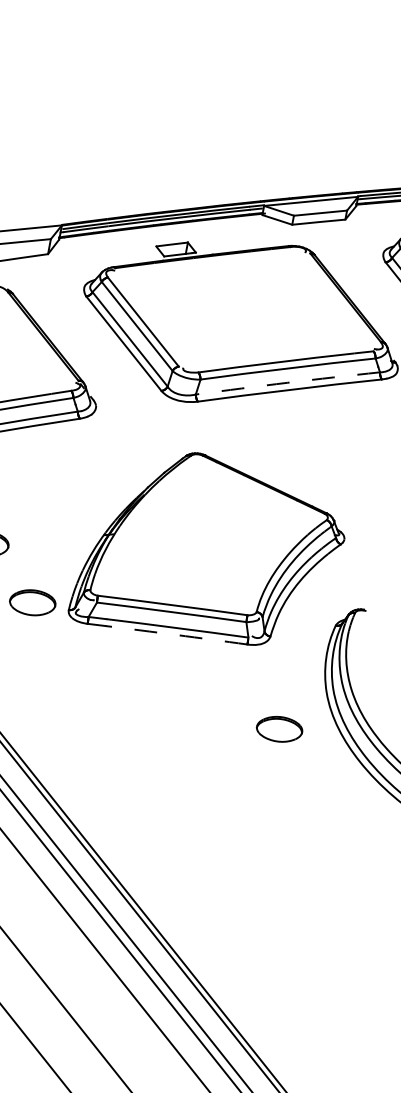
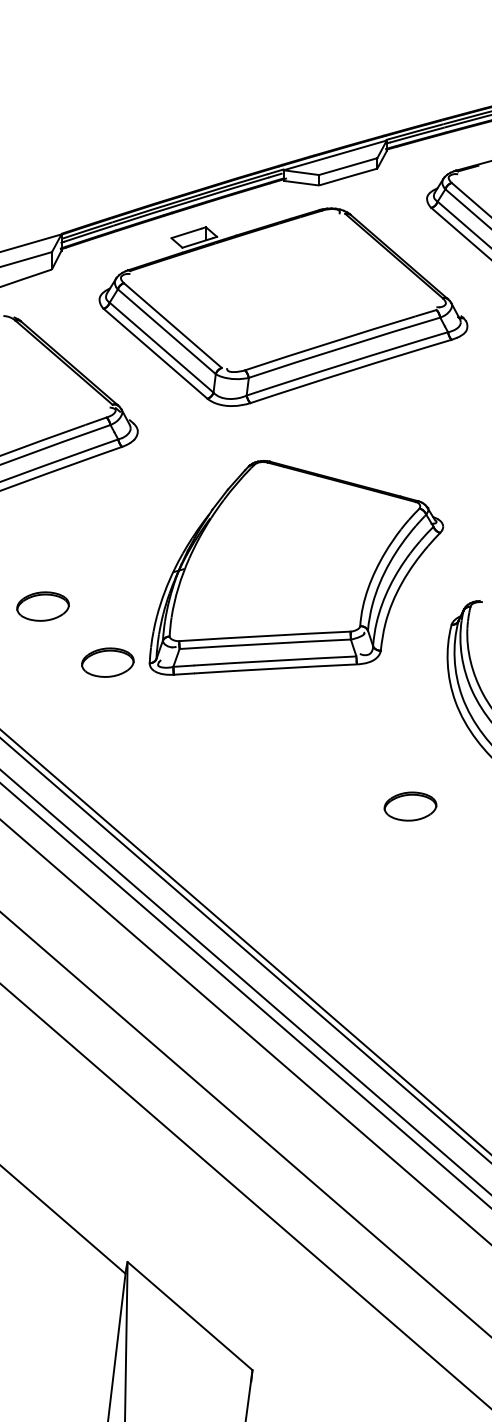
arc: (288, 383) -> (347, 363), dashed -> solid
arc: (176, 634) -> (275, 668), dashed -> solid
part: (279, 729) -> (410, 806), moved

